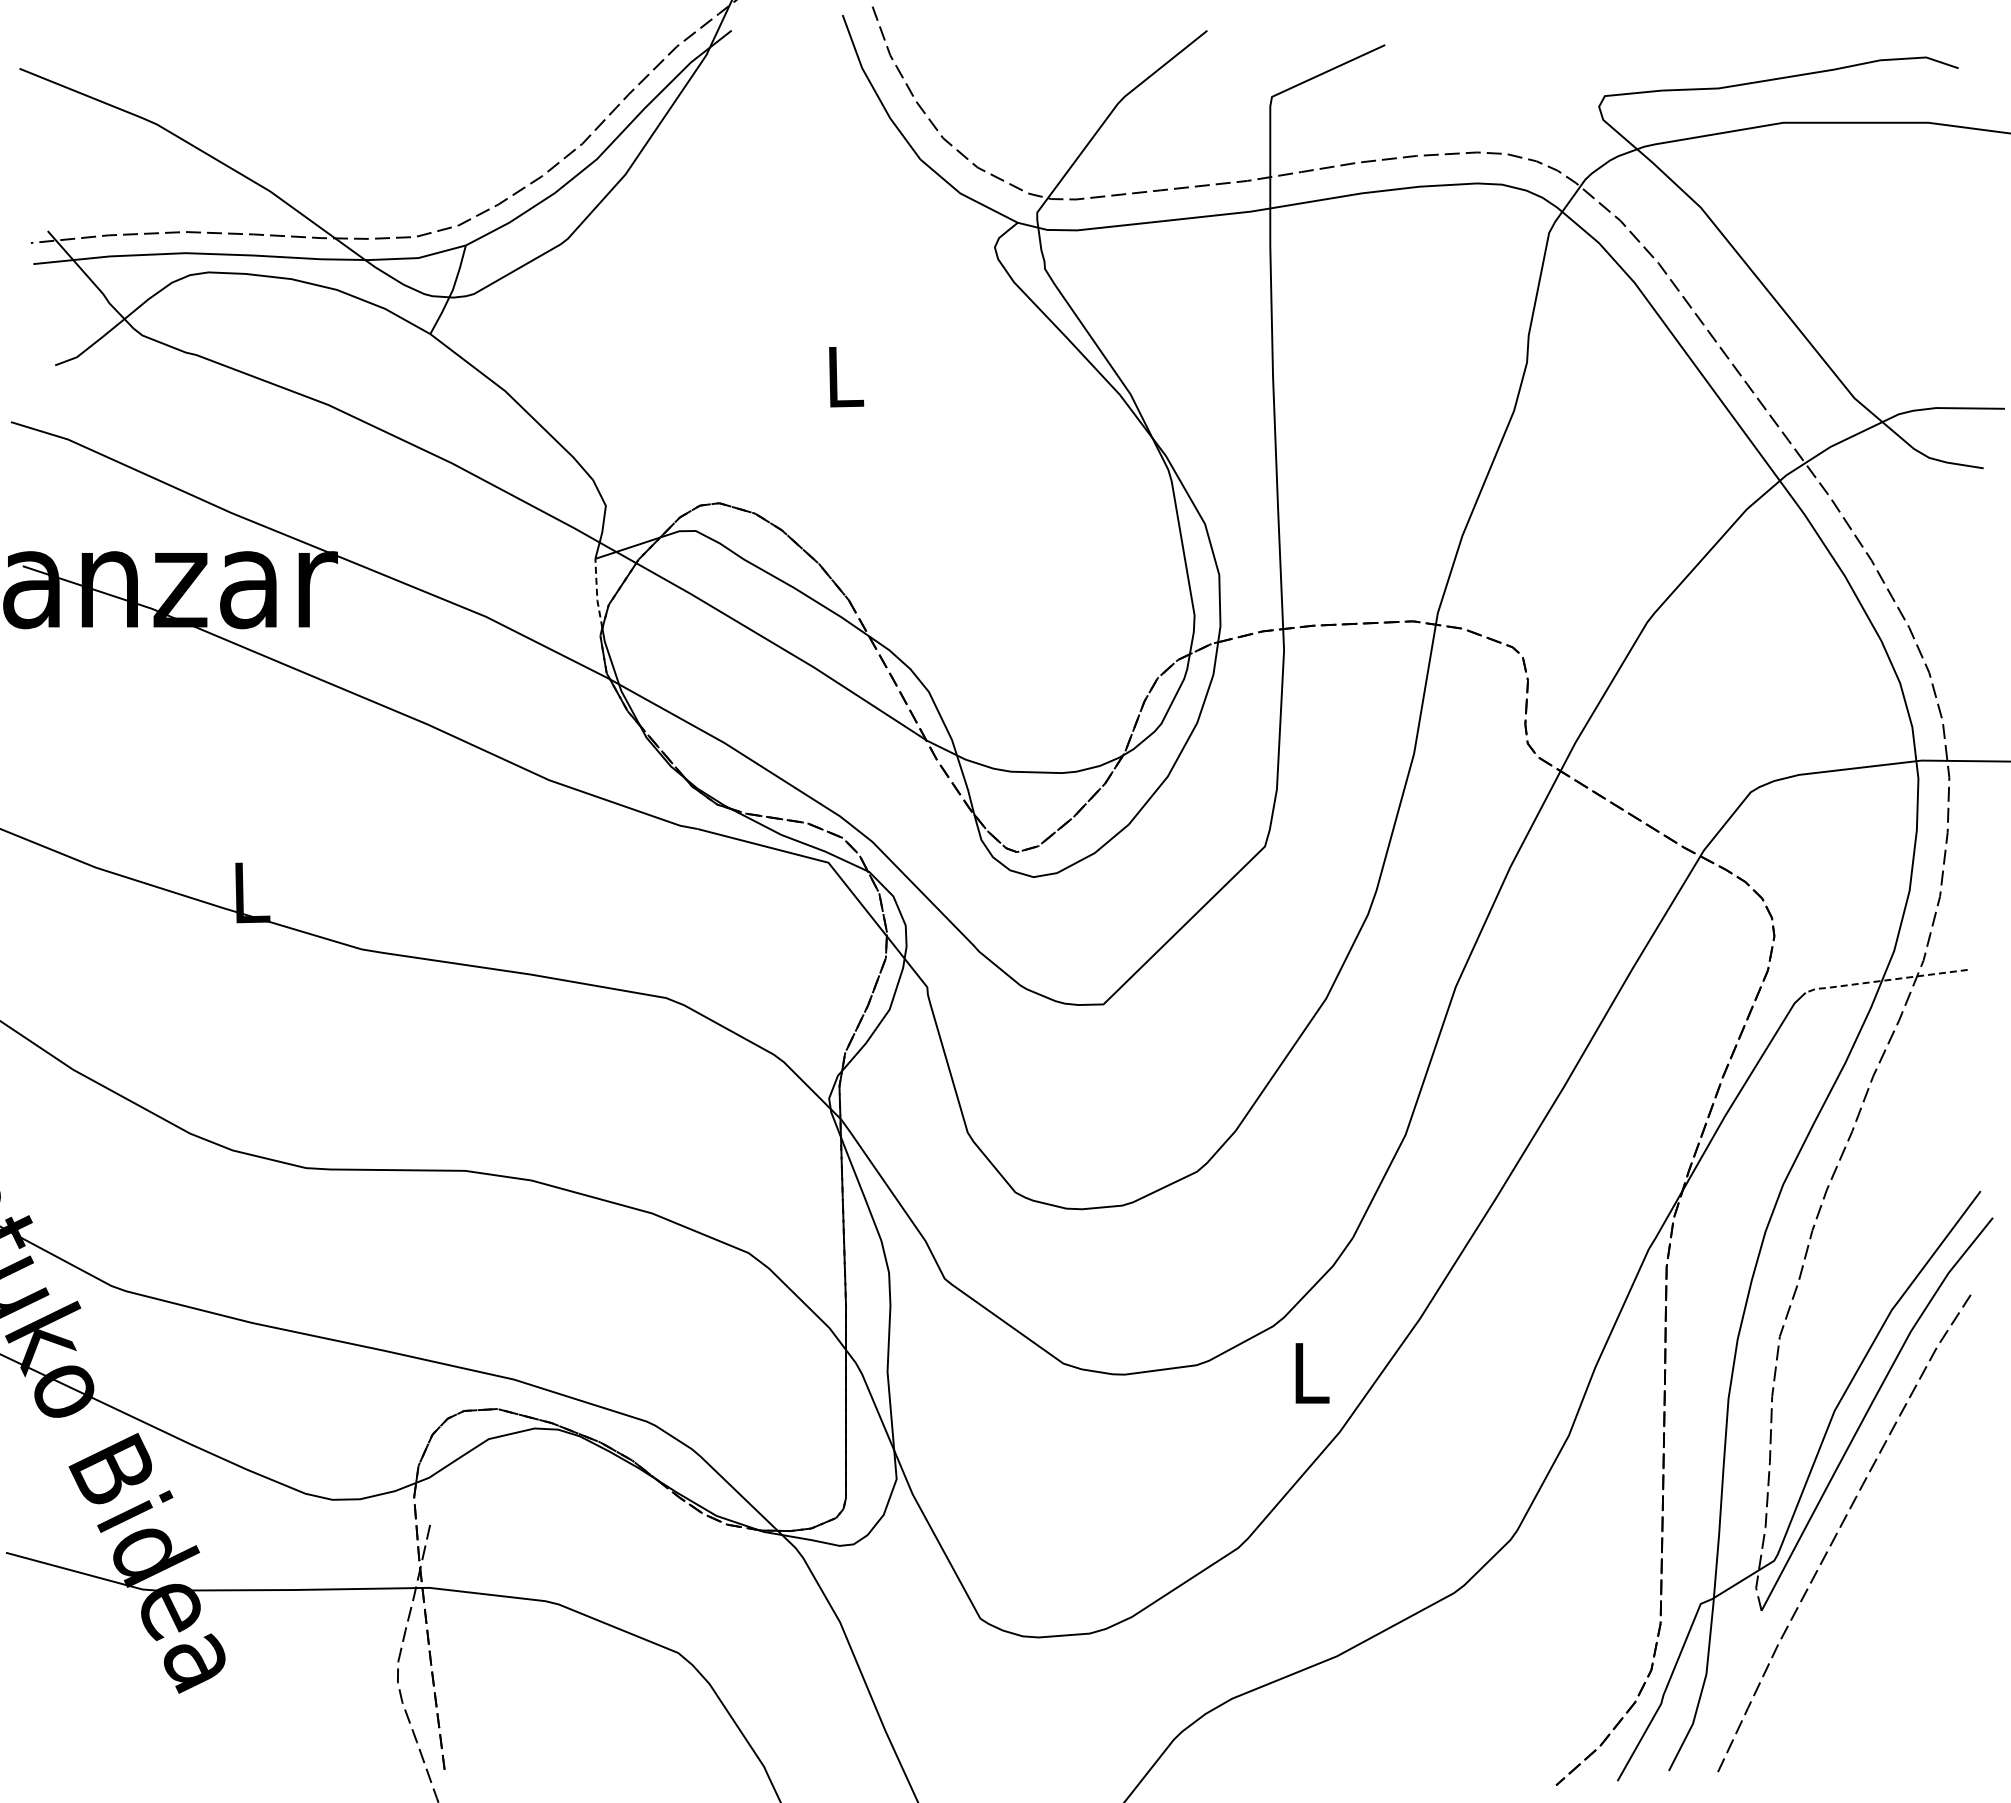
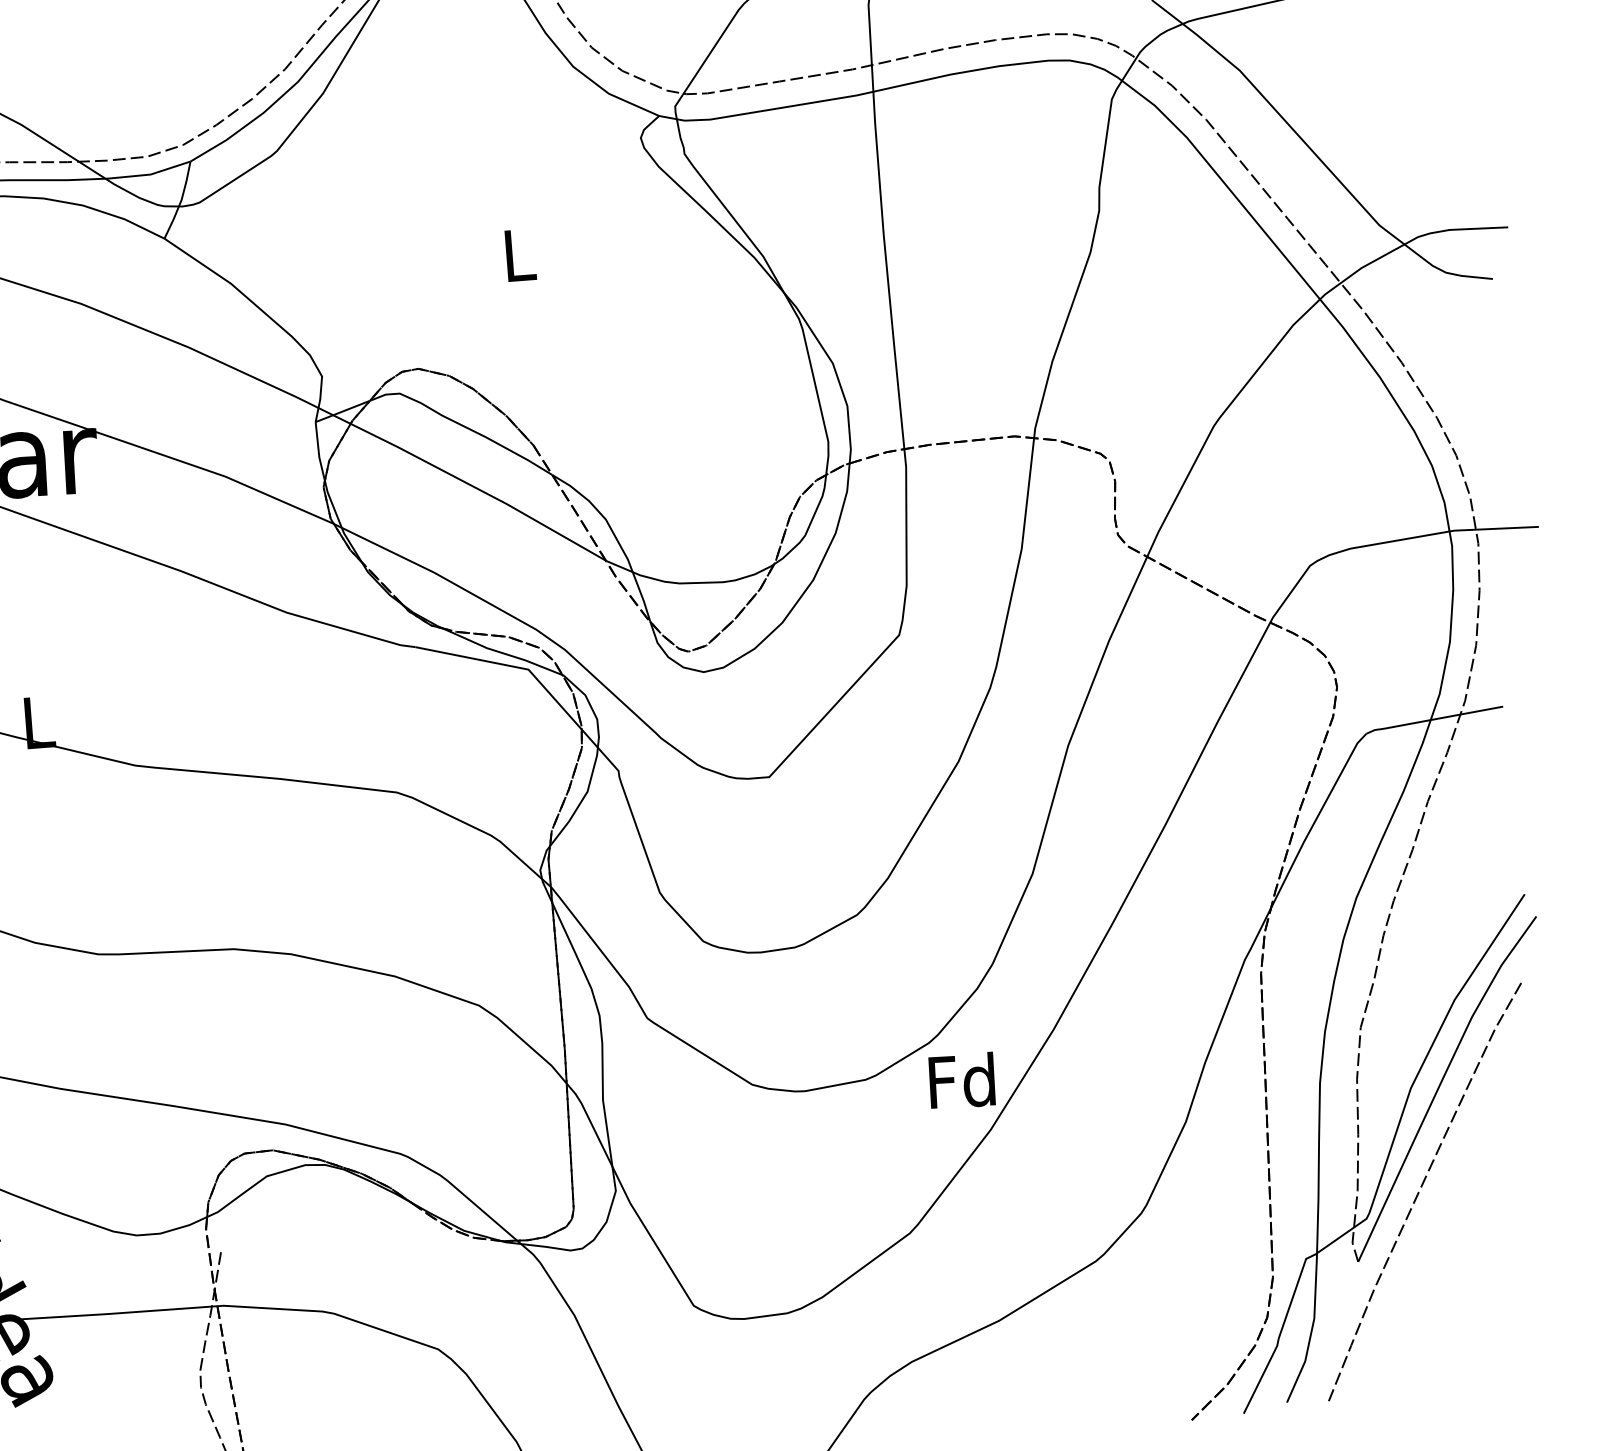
line: (597, 594) -> (319, 452), dashed -> solid
line: (1884, 980) -> (1432, 719), dashed -> solid
text: (1309, 1372) -> (962, 1080), L -> Fd

